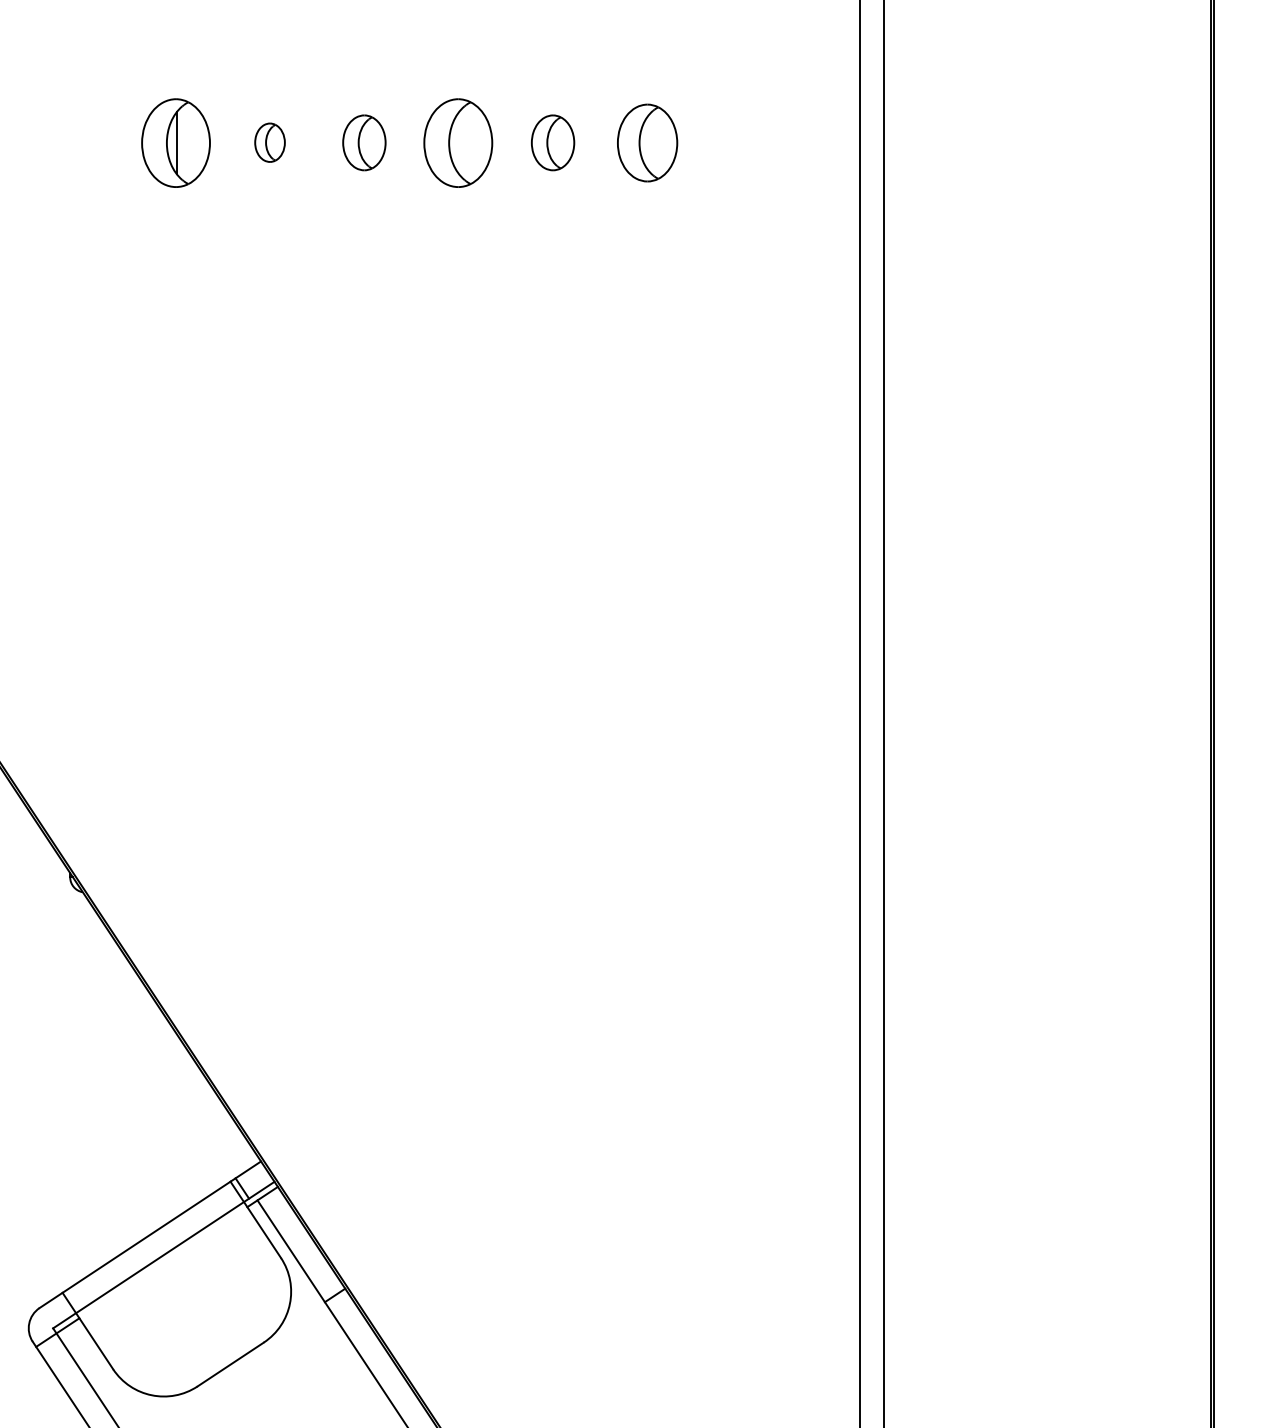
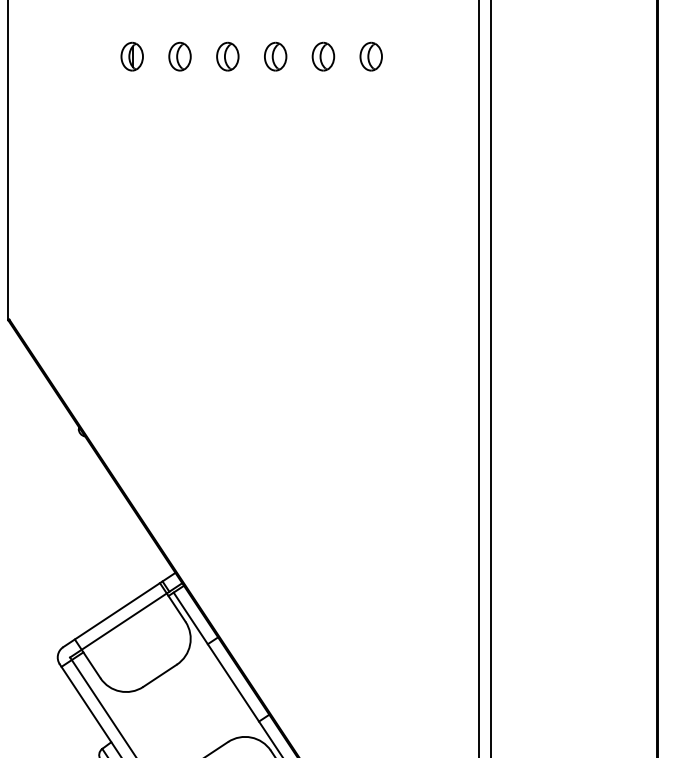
part: (174, 142) -> (131, 56), size x0.62
part: (269, 142) -> (179, 56), size x1.43
part: (458, 142) -> (275, 56), size x0.62
part: (645, 142) -> (370, 56), size x0.71

